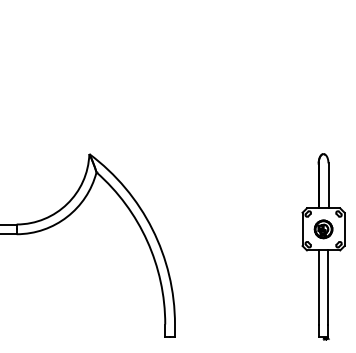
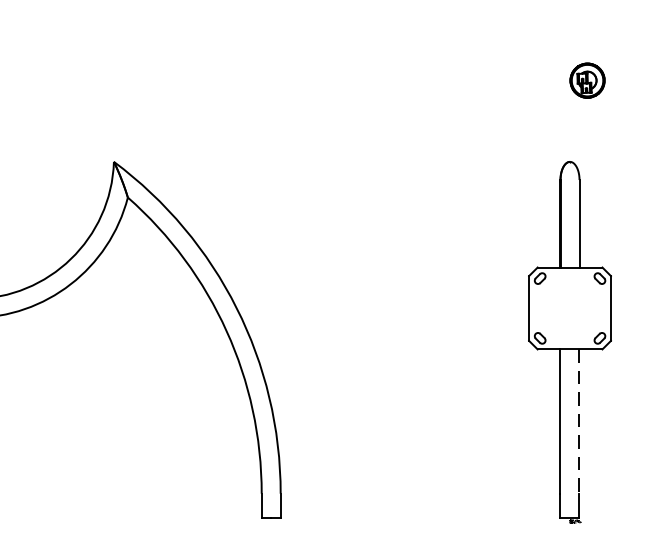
part: (323, 229) -> (587, 80), moved
line: (328, 287) -> (579, 421), solid -> dashed

